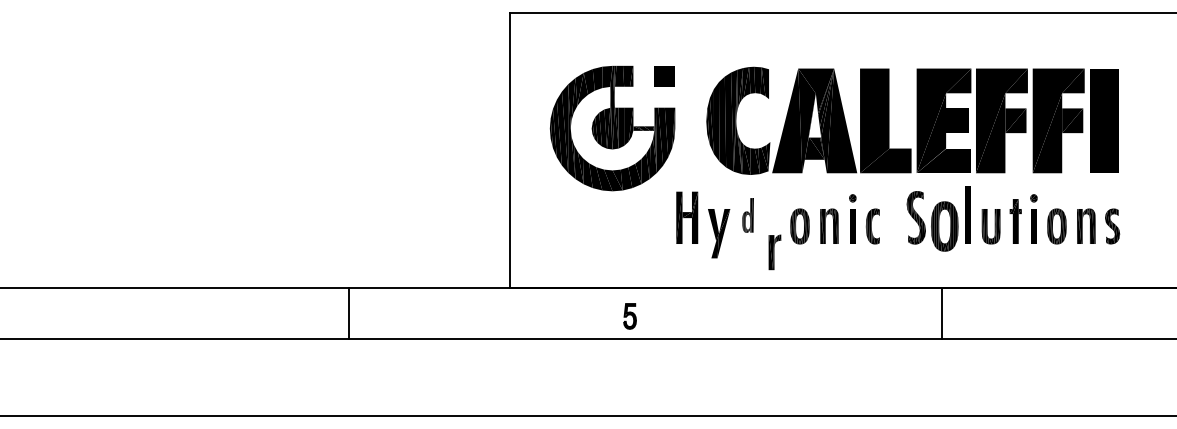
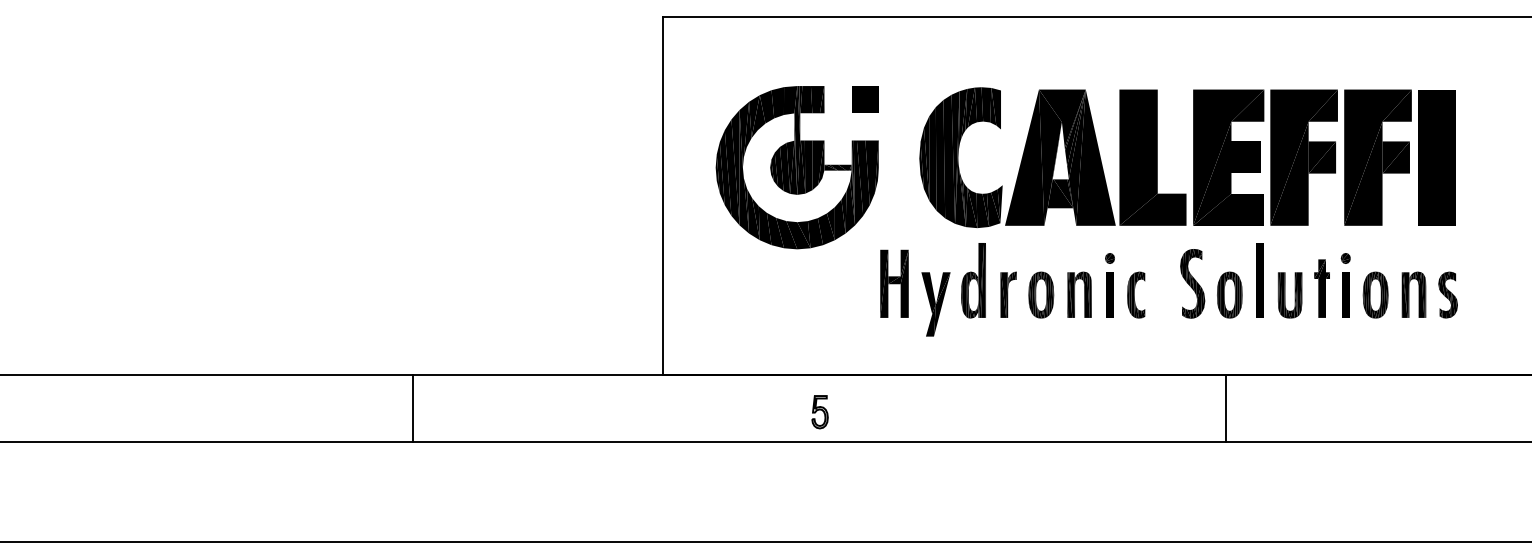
part: (747, 215) -> (973, 280), size x1.67
part: (944, 226) -> (1229, 294), size x0.71
part: (774, 252) -> (1008, 294), moved
line: (349, 313) -> (413, 408), moved

